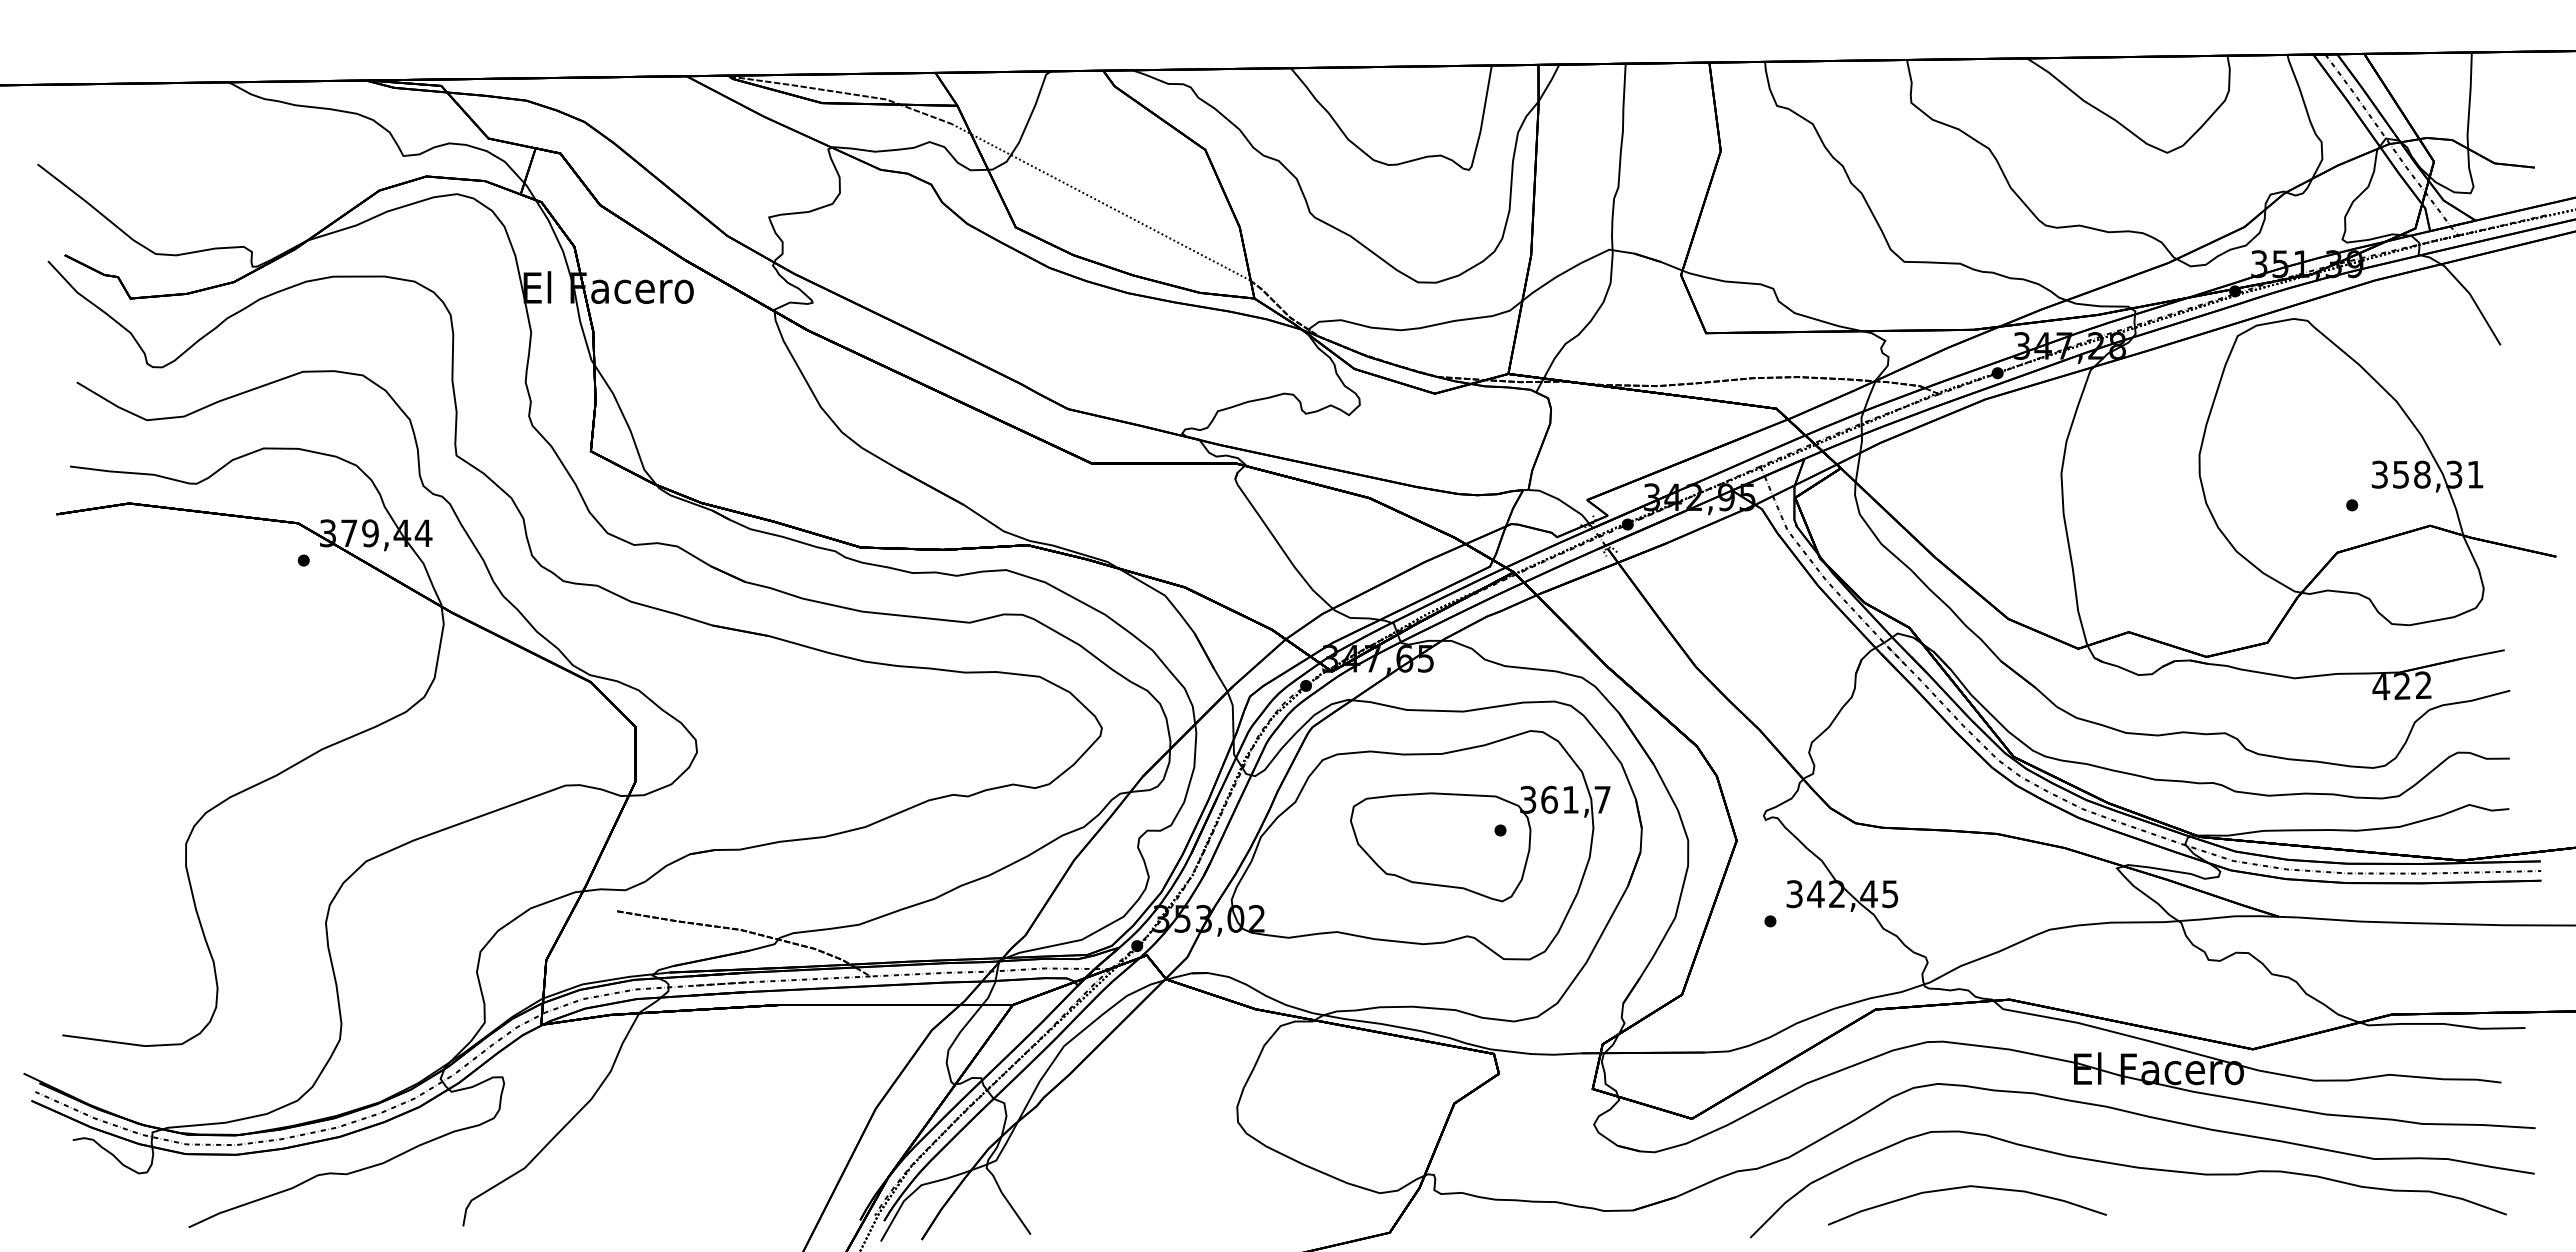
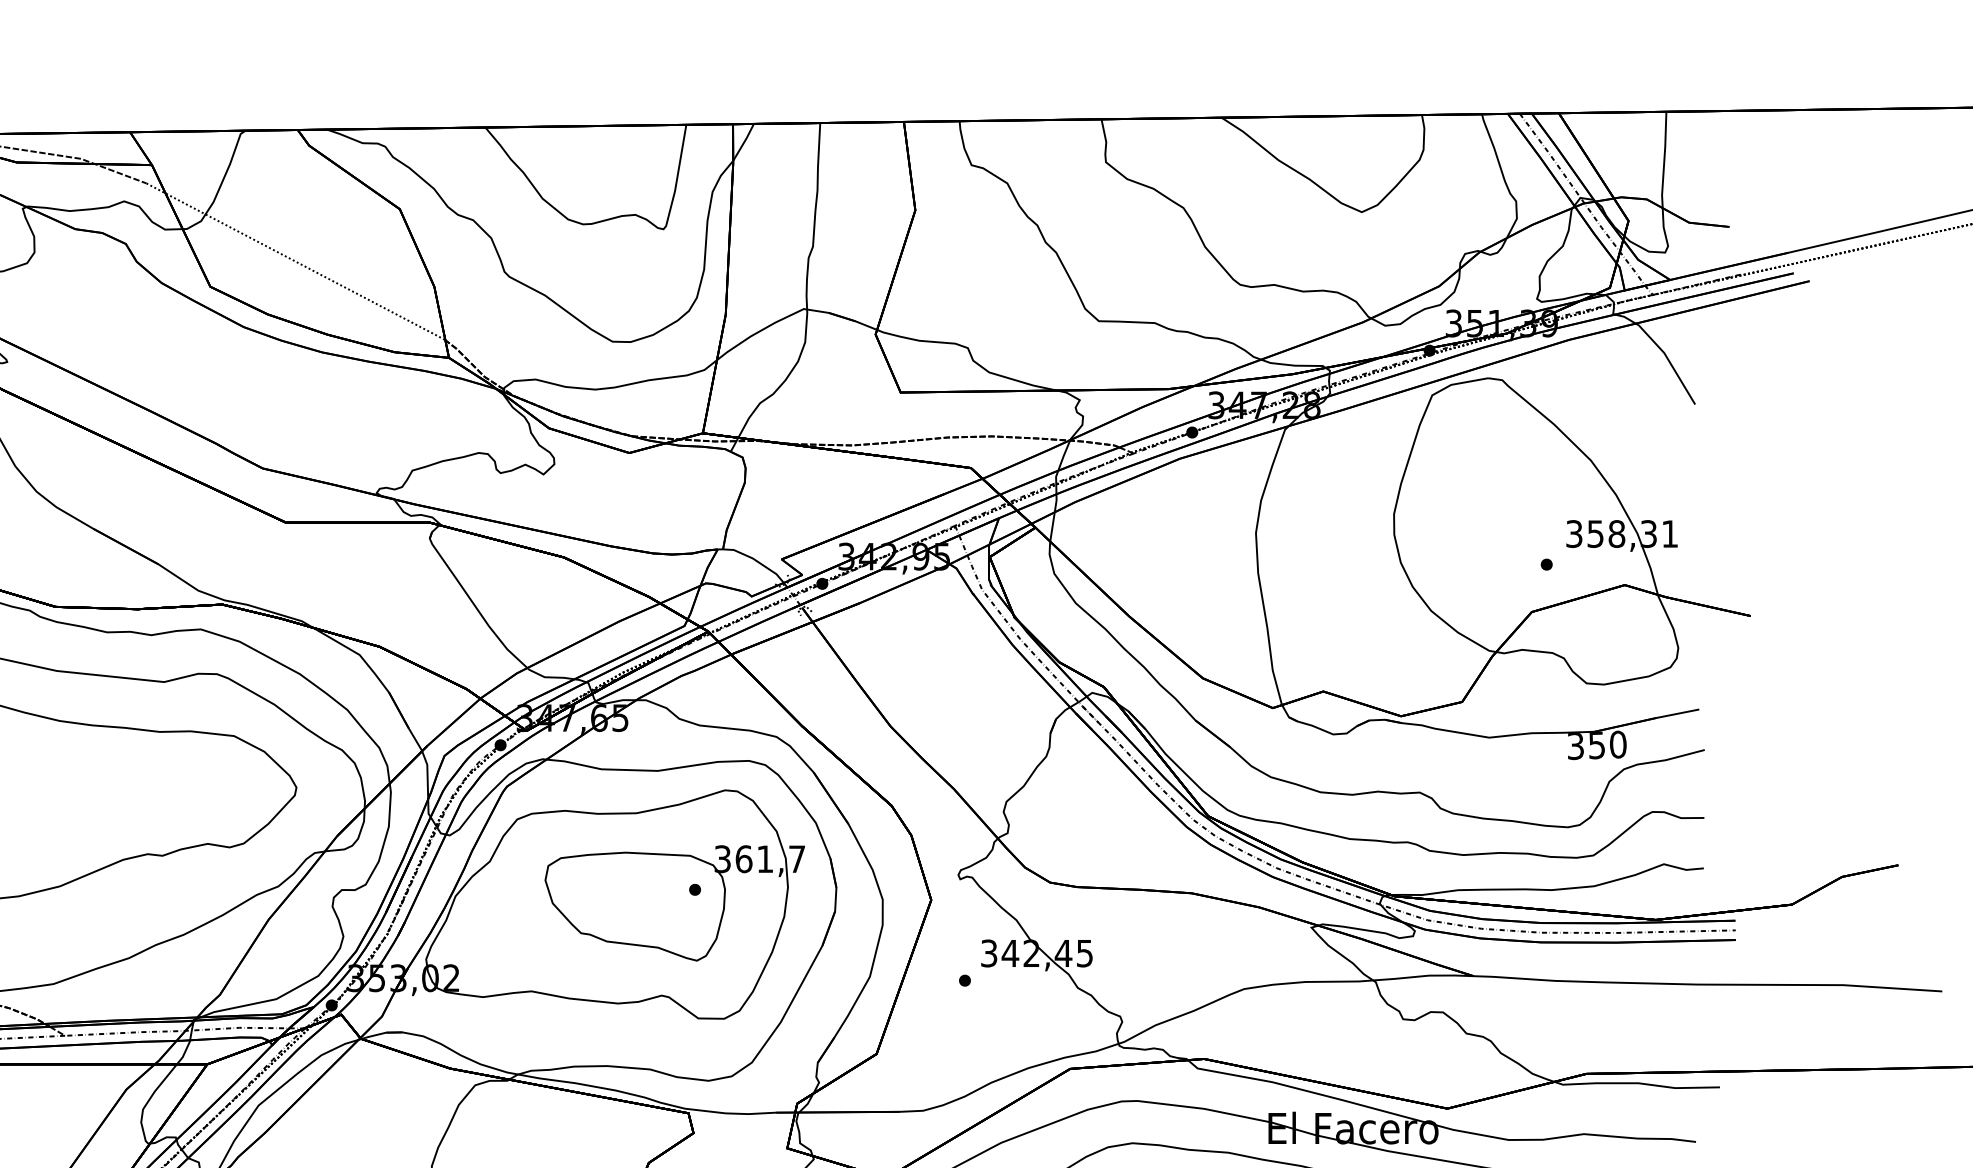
text: (2402, 685) -> (1597, 744), 422 -> 350

